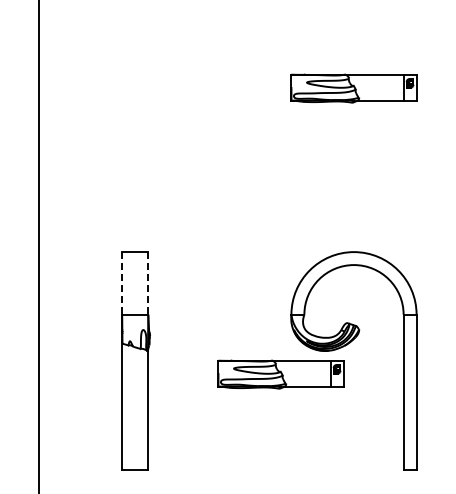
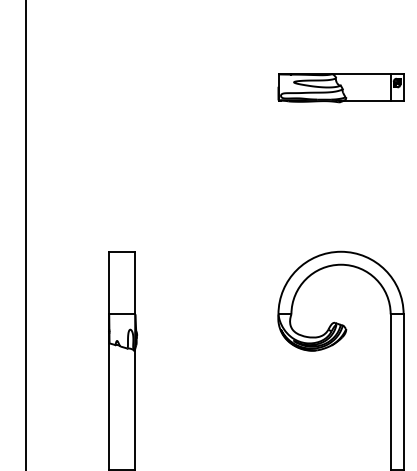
line: (122, 283) -> (109, 283), dashed -> solid
line: (148, 283) -> (135, 283), dashed -> solid
part: (280, 374) -> (267, 374), removed

